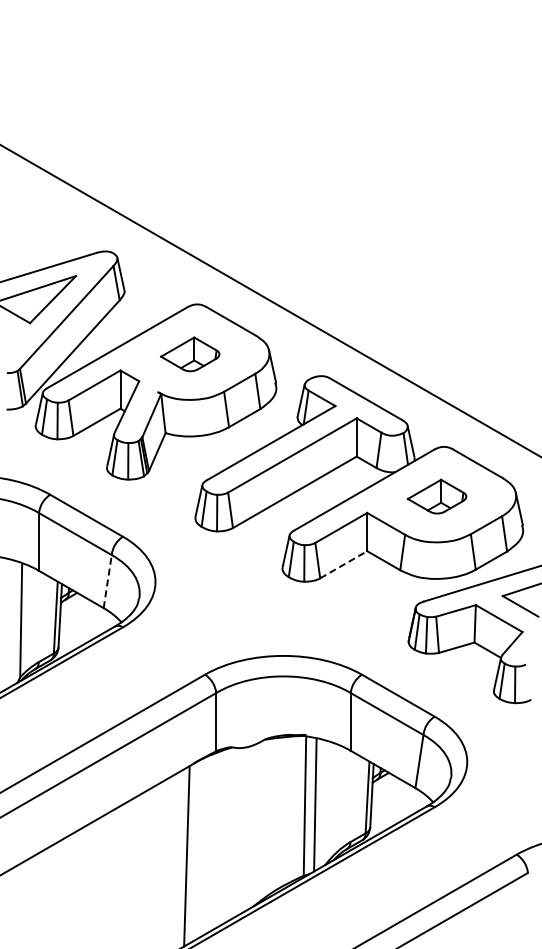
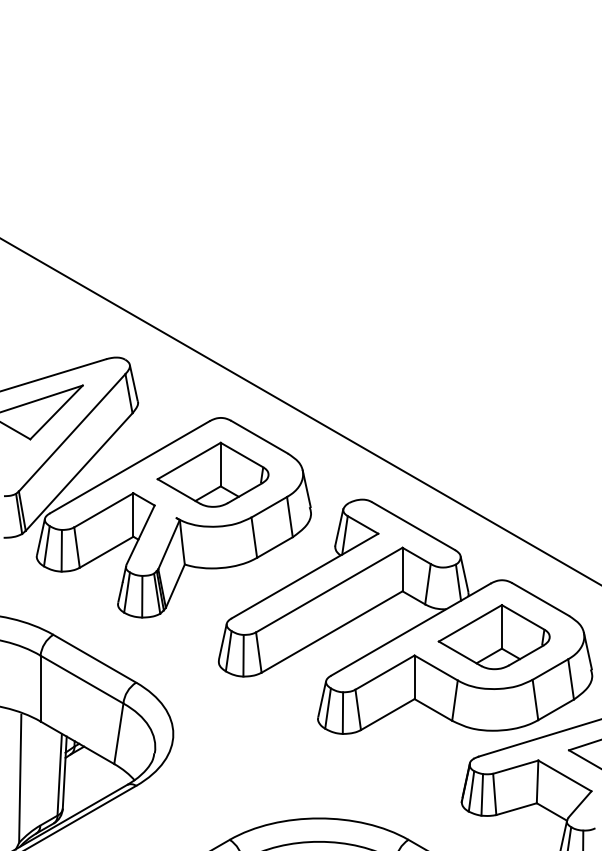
part: (189, 354) -> (212, 474), size x1.67
part: (436, 496) -> (493, 636), size x1.67
line: (344, 564) -> (388, 714), dashed -> solid
line: (107, 581) -> (118, 733), dashed -> solid

